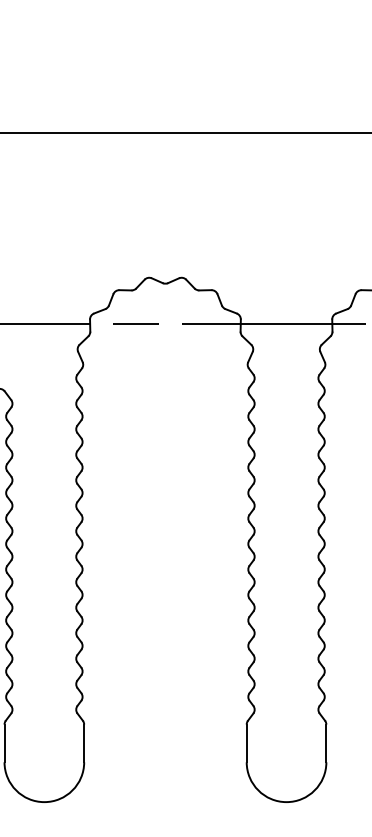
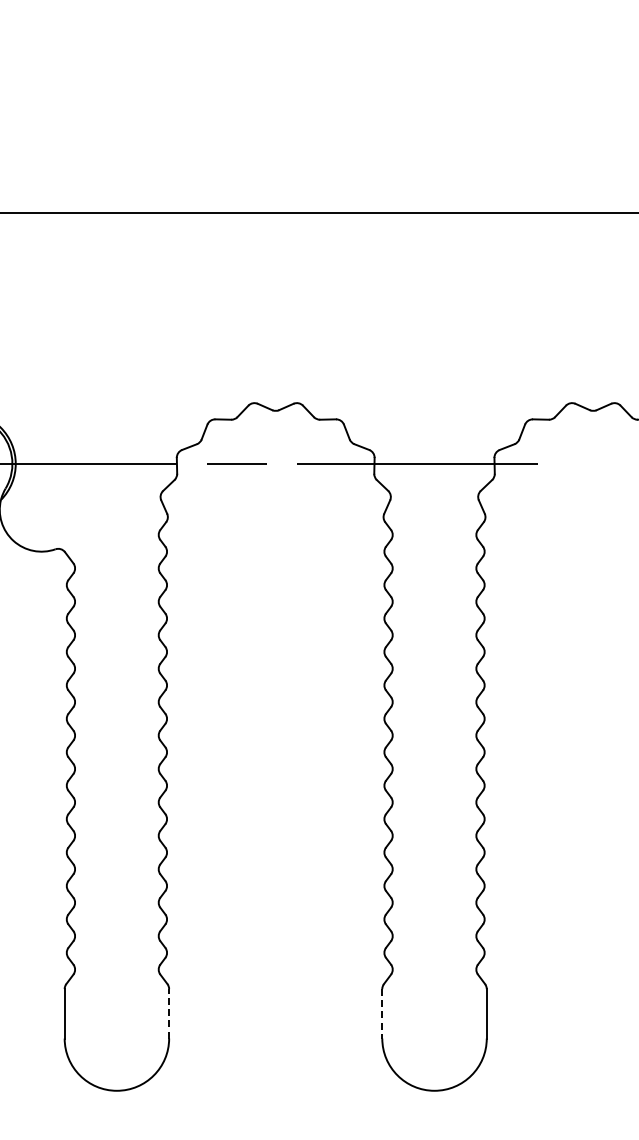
line: (84, 743) -> (169, 1013), solid -> dashed
line: (246, 743) -> (382, 1013), solid -> dashed

